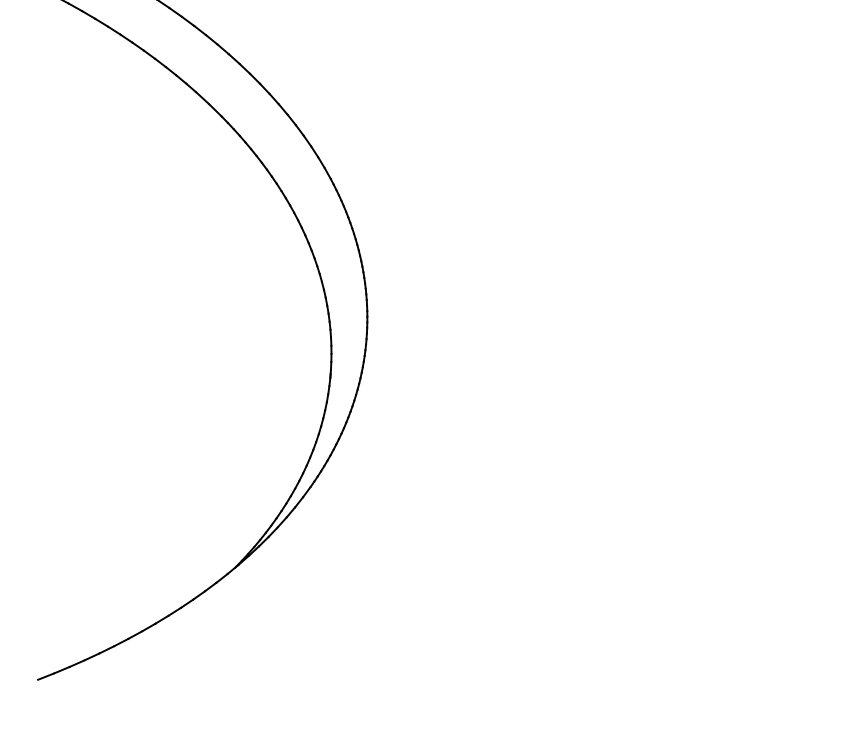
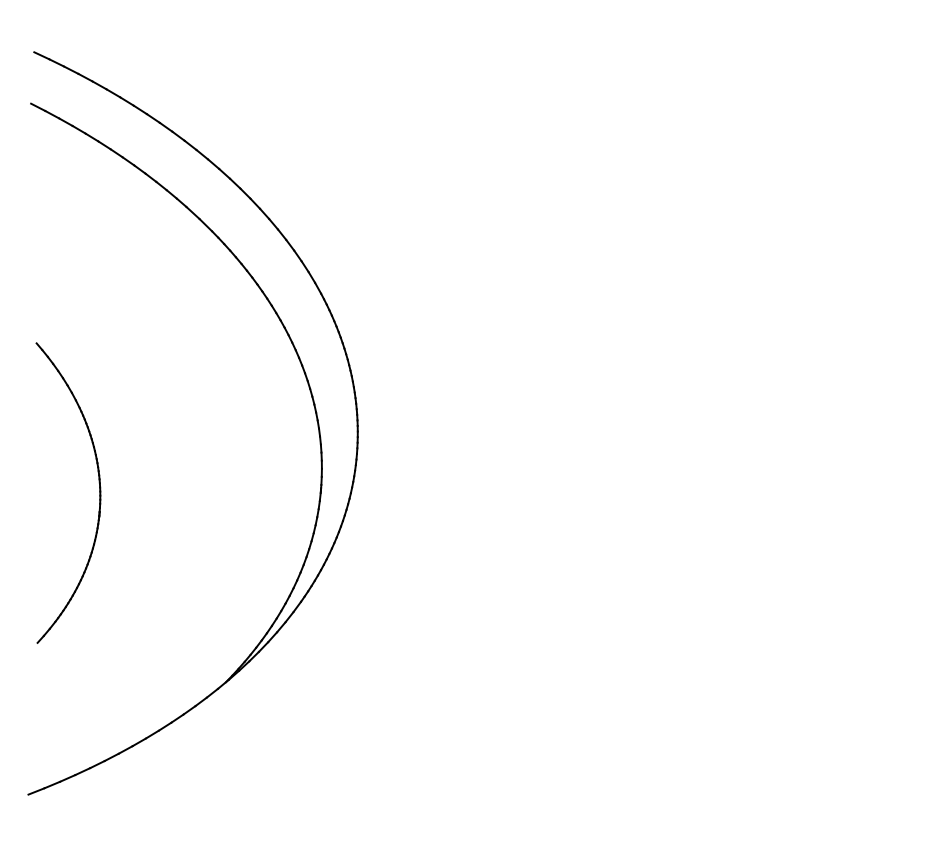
part: (109, 377) -> (99, 492), added

